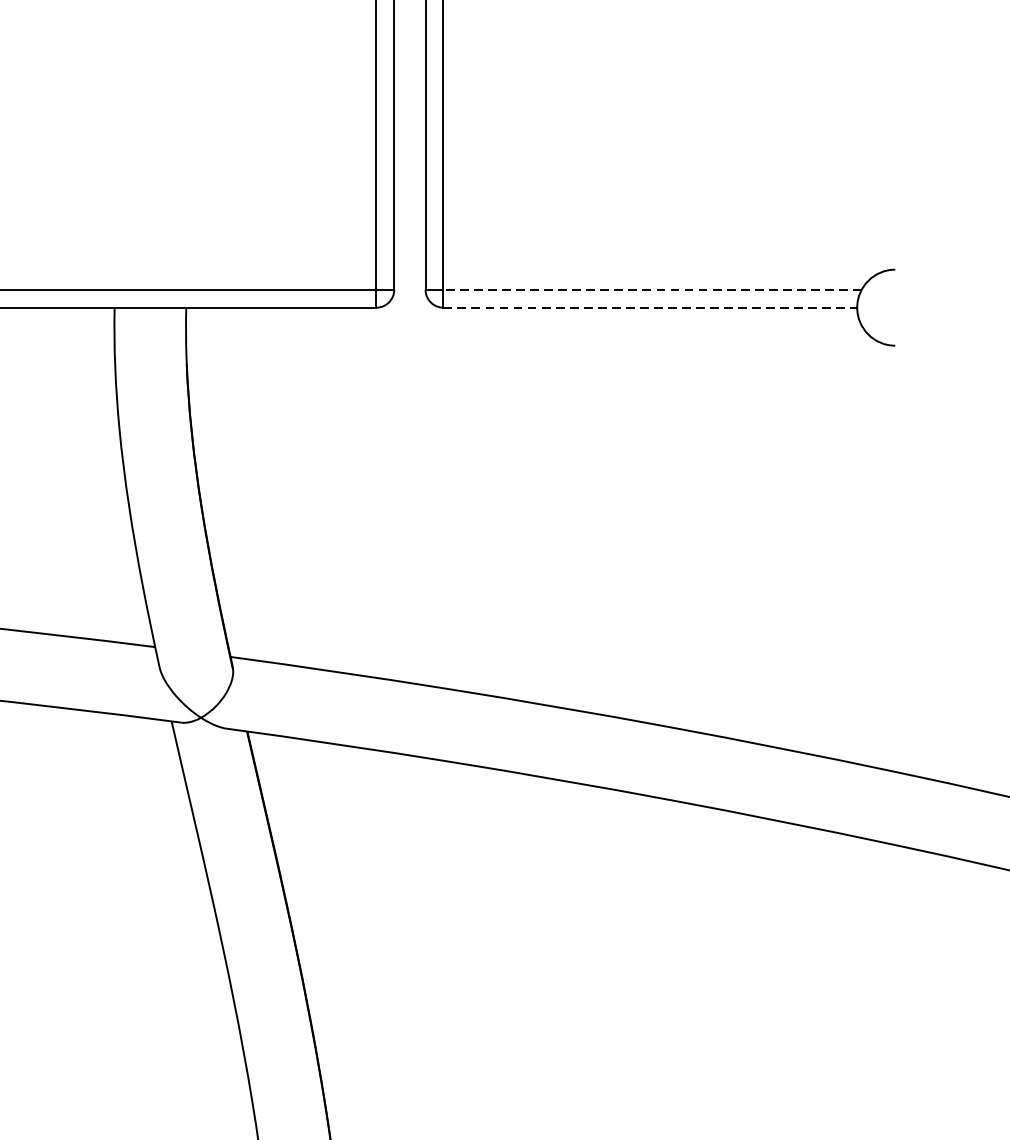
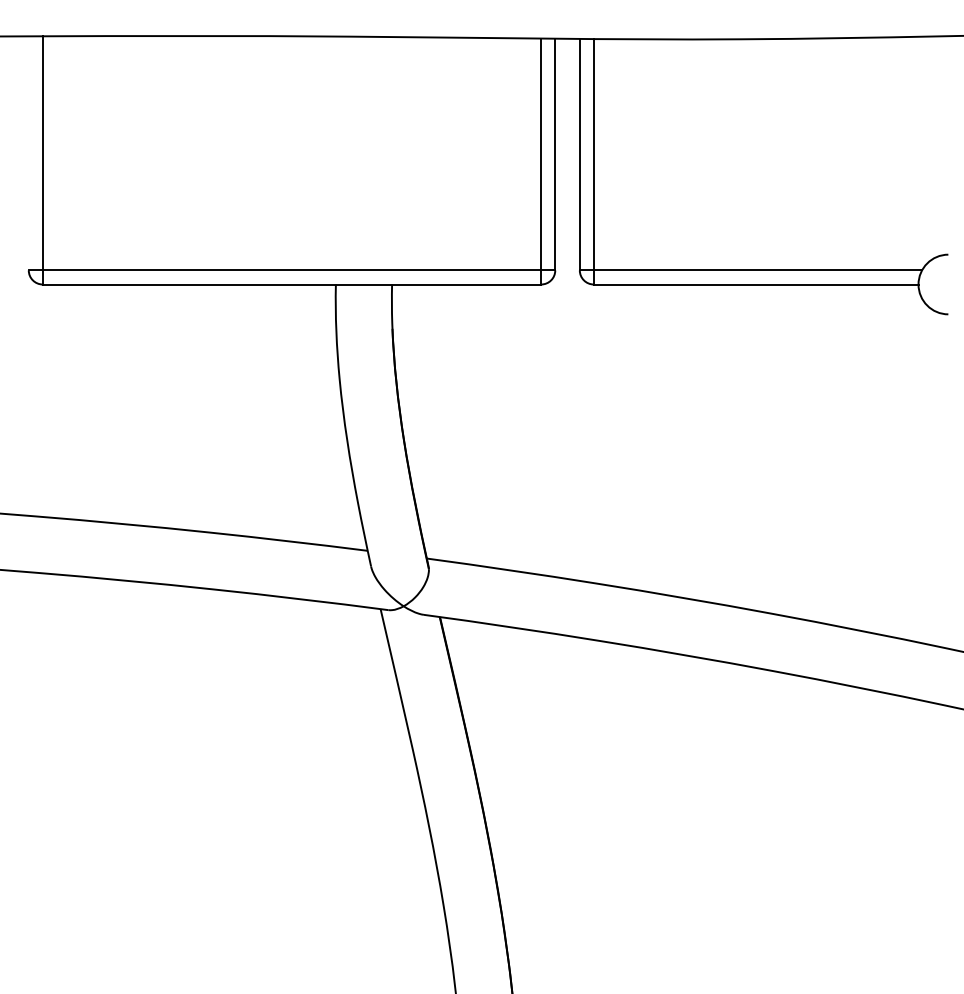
line: (651, 289) -> (757, 270), dashed -> solid
line: (650, 307) -> (756, 284), dashed -> solid

